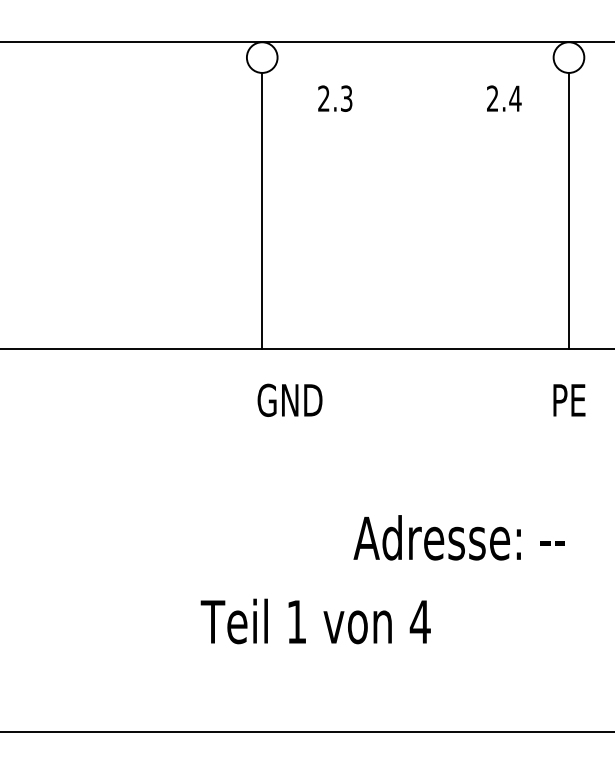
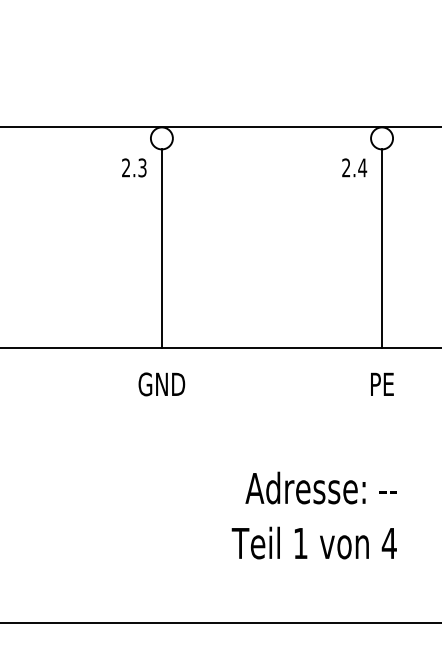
text: (335, 98) -> (134, 167), moved
text: (504, 98) -> (354, 167), moved
text: (289, 400) -> (161, 384), moved
text: (458, 537) -> (320, 487), moved
text: (314, 620) -> (313, 542), moved

